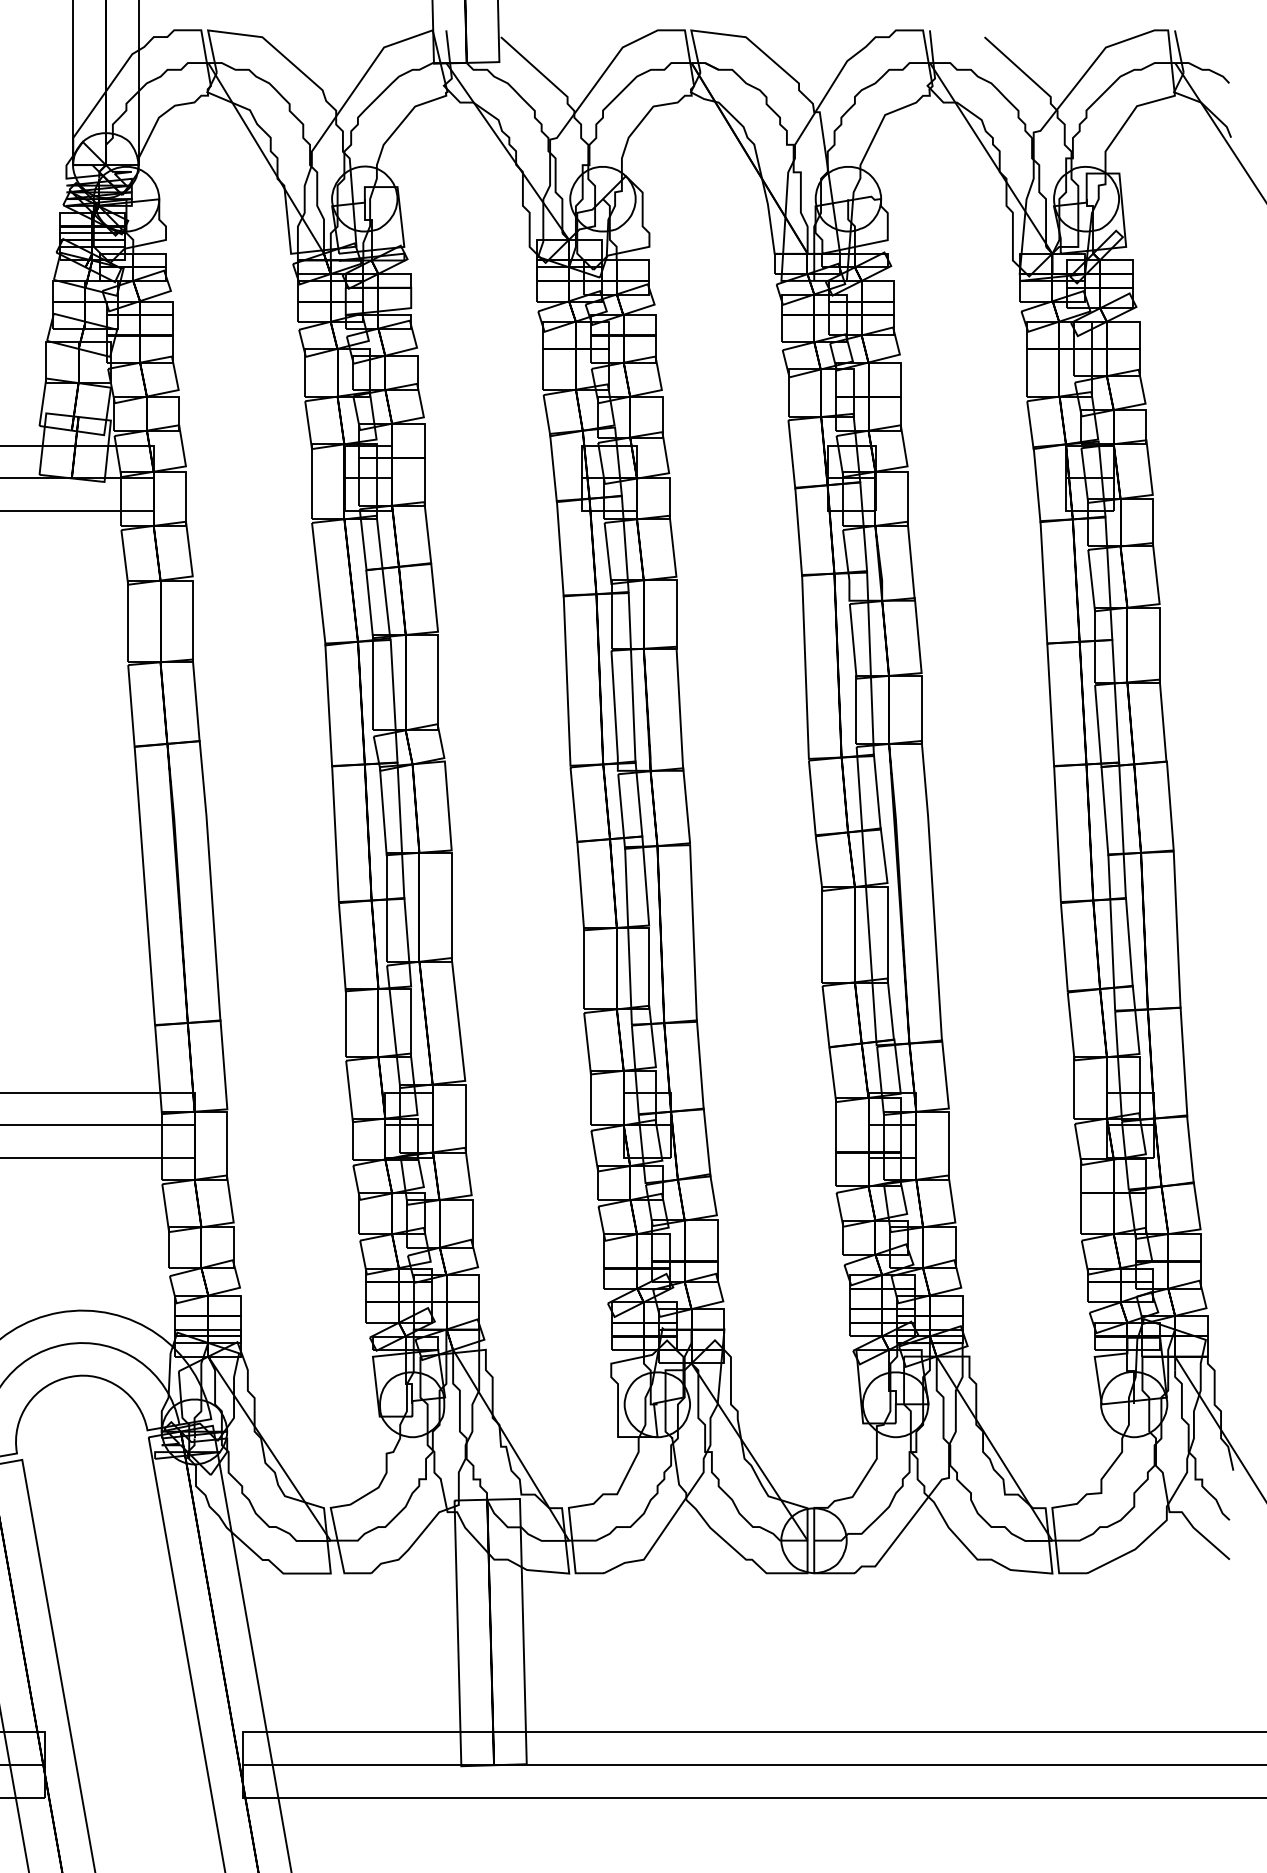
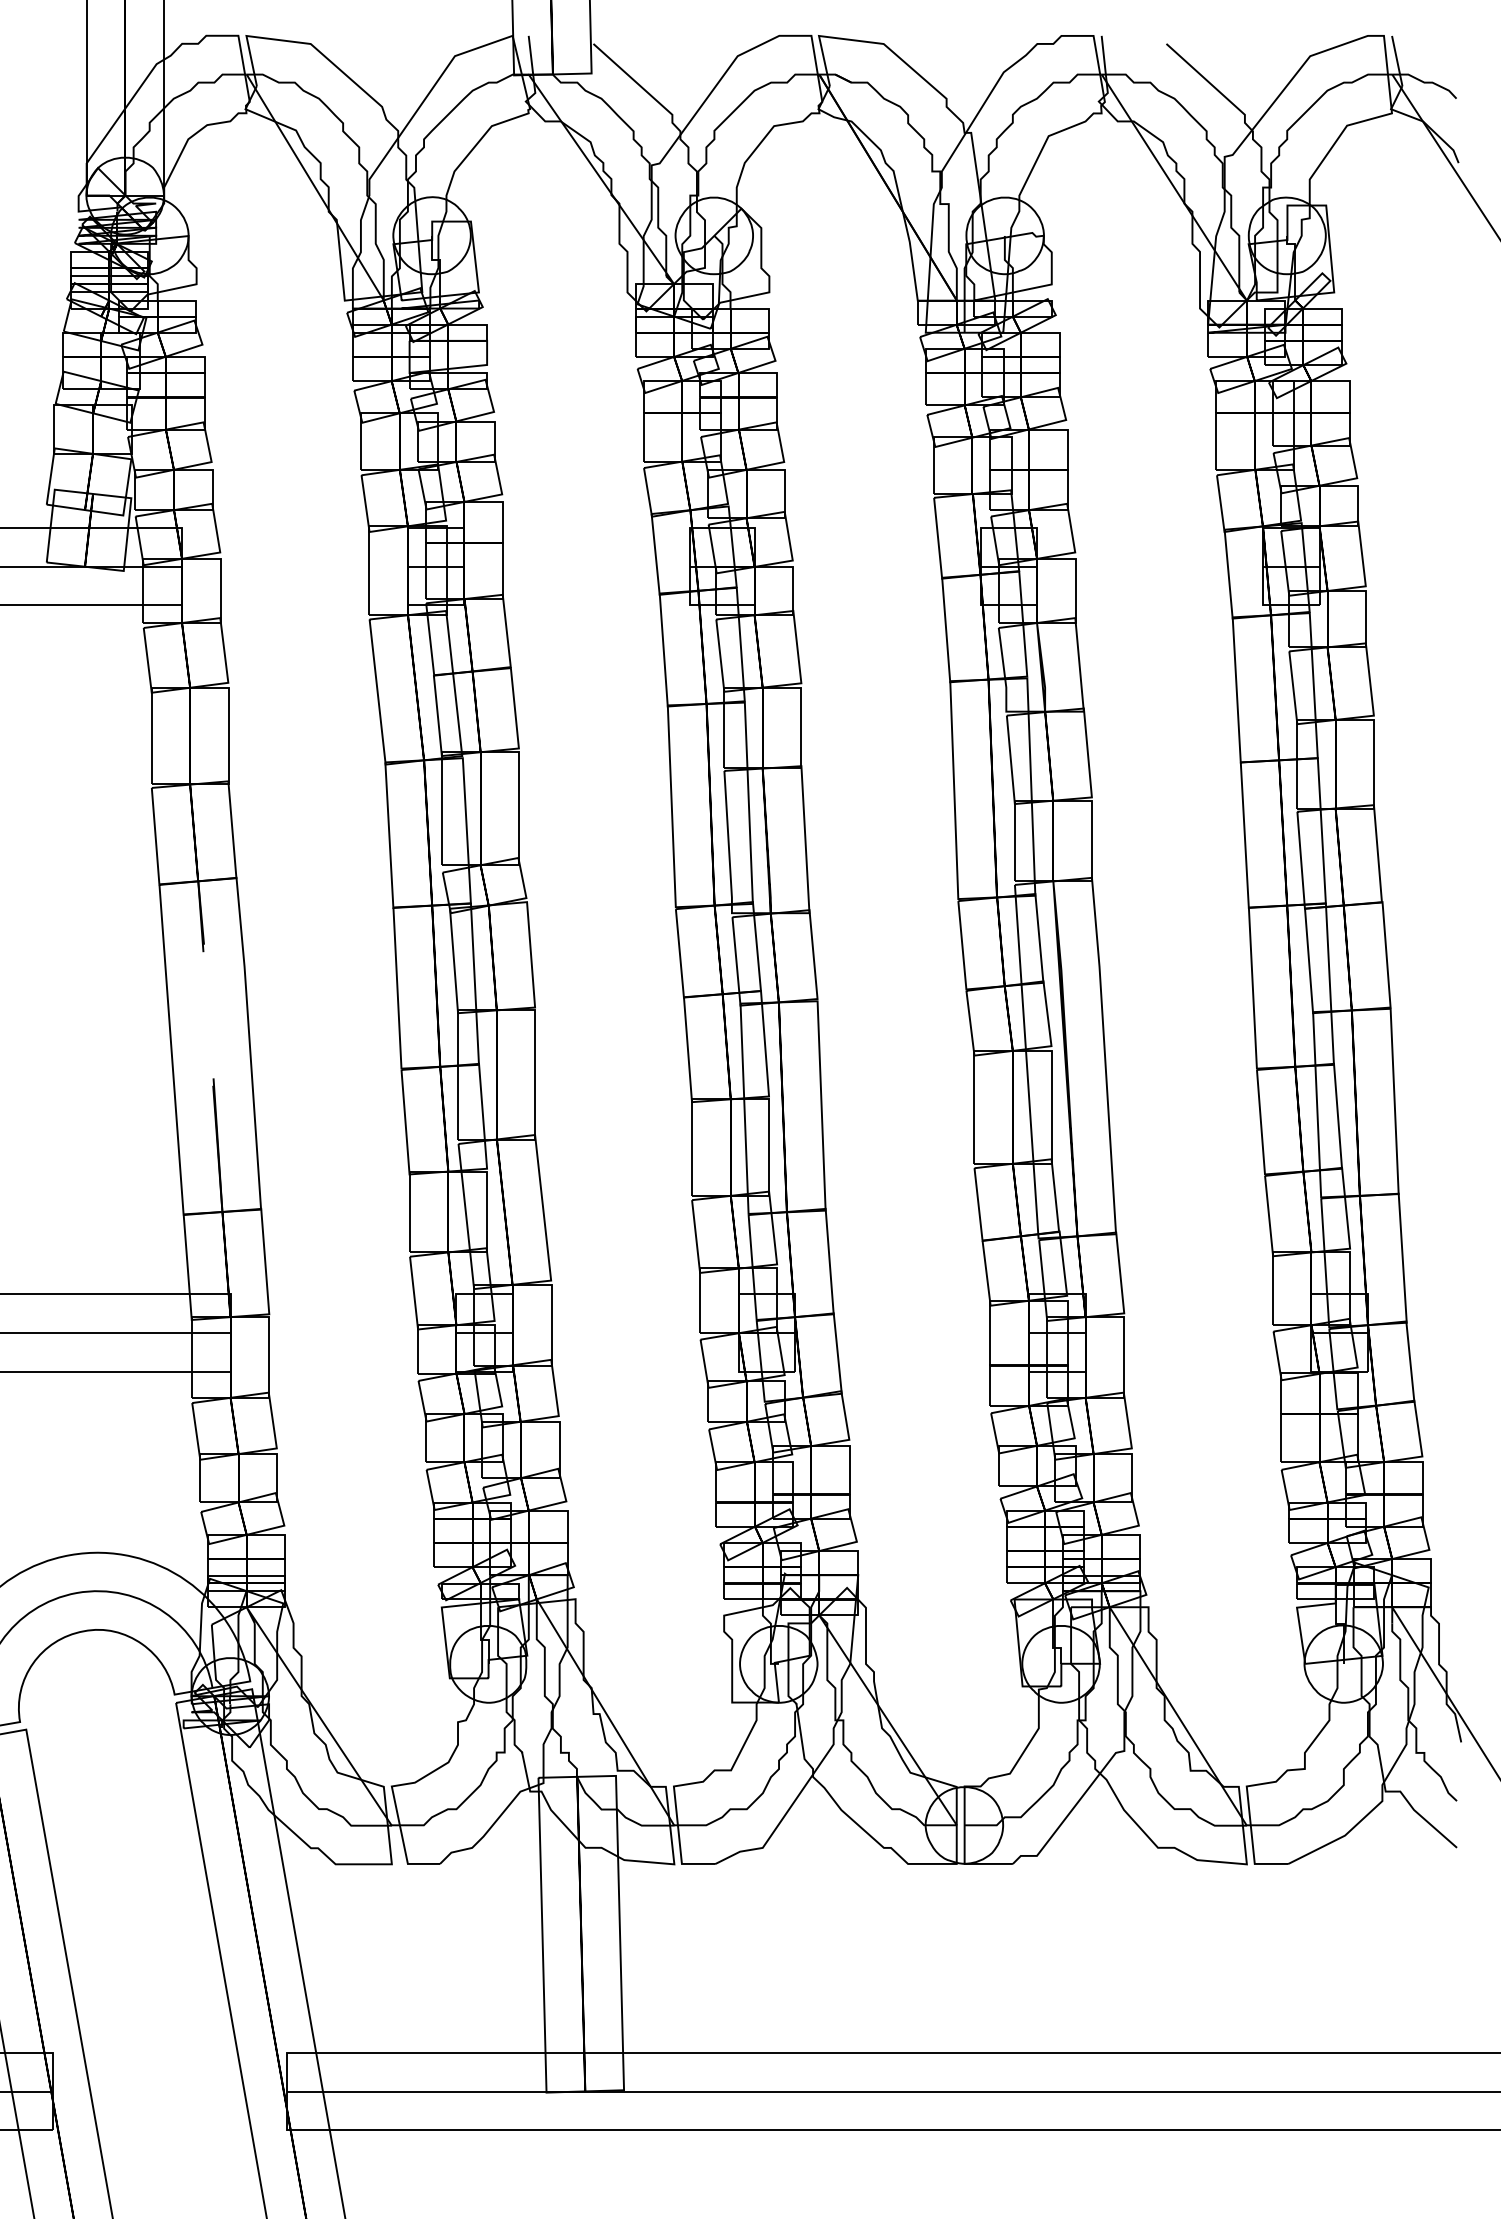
line: (167, 744) -> (198, 881), solid -> dashed

